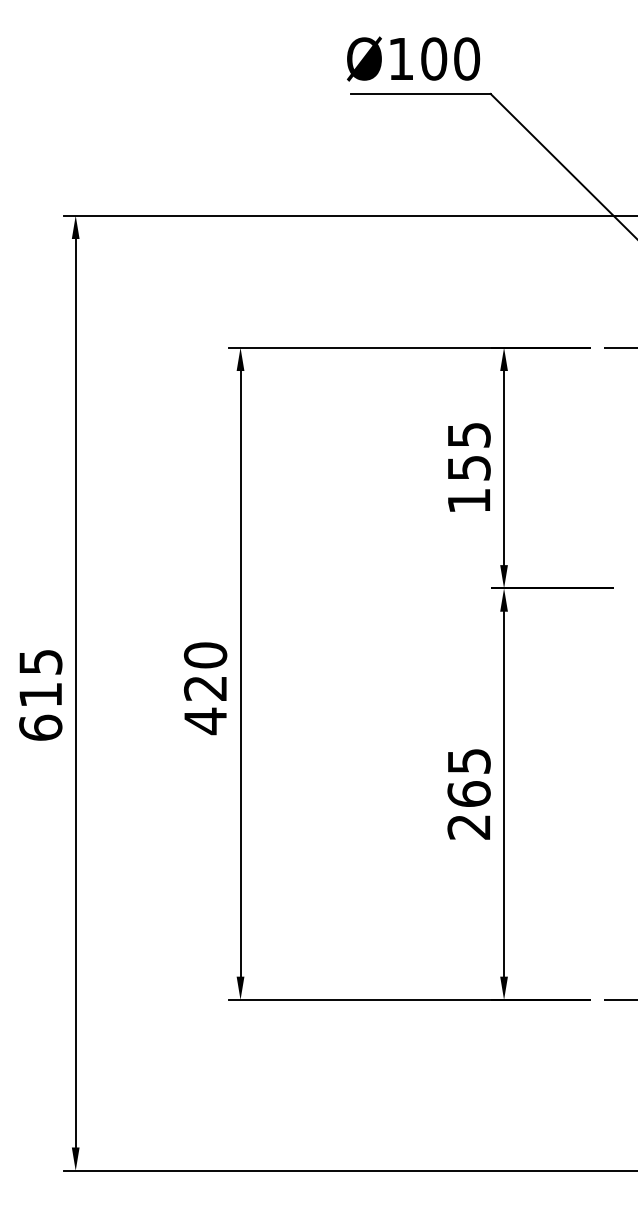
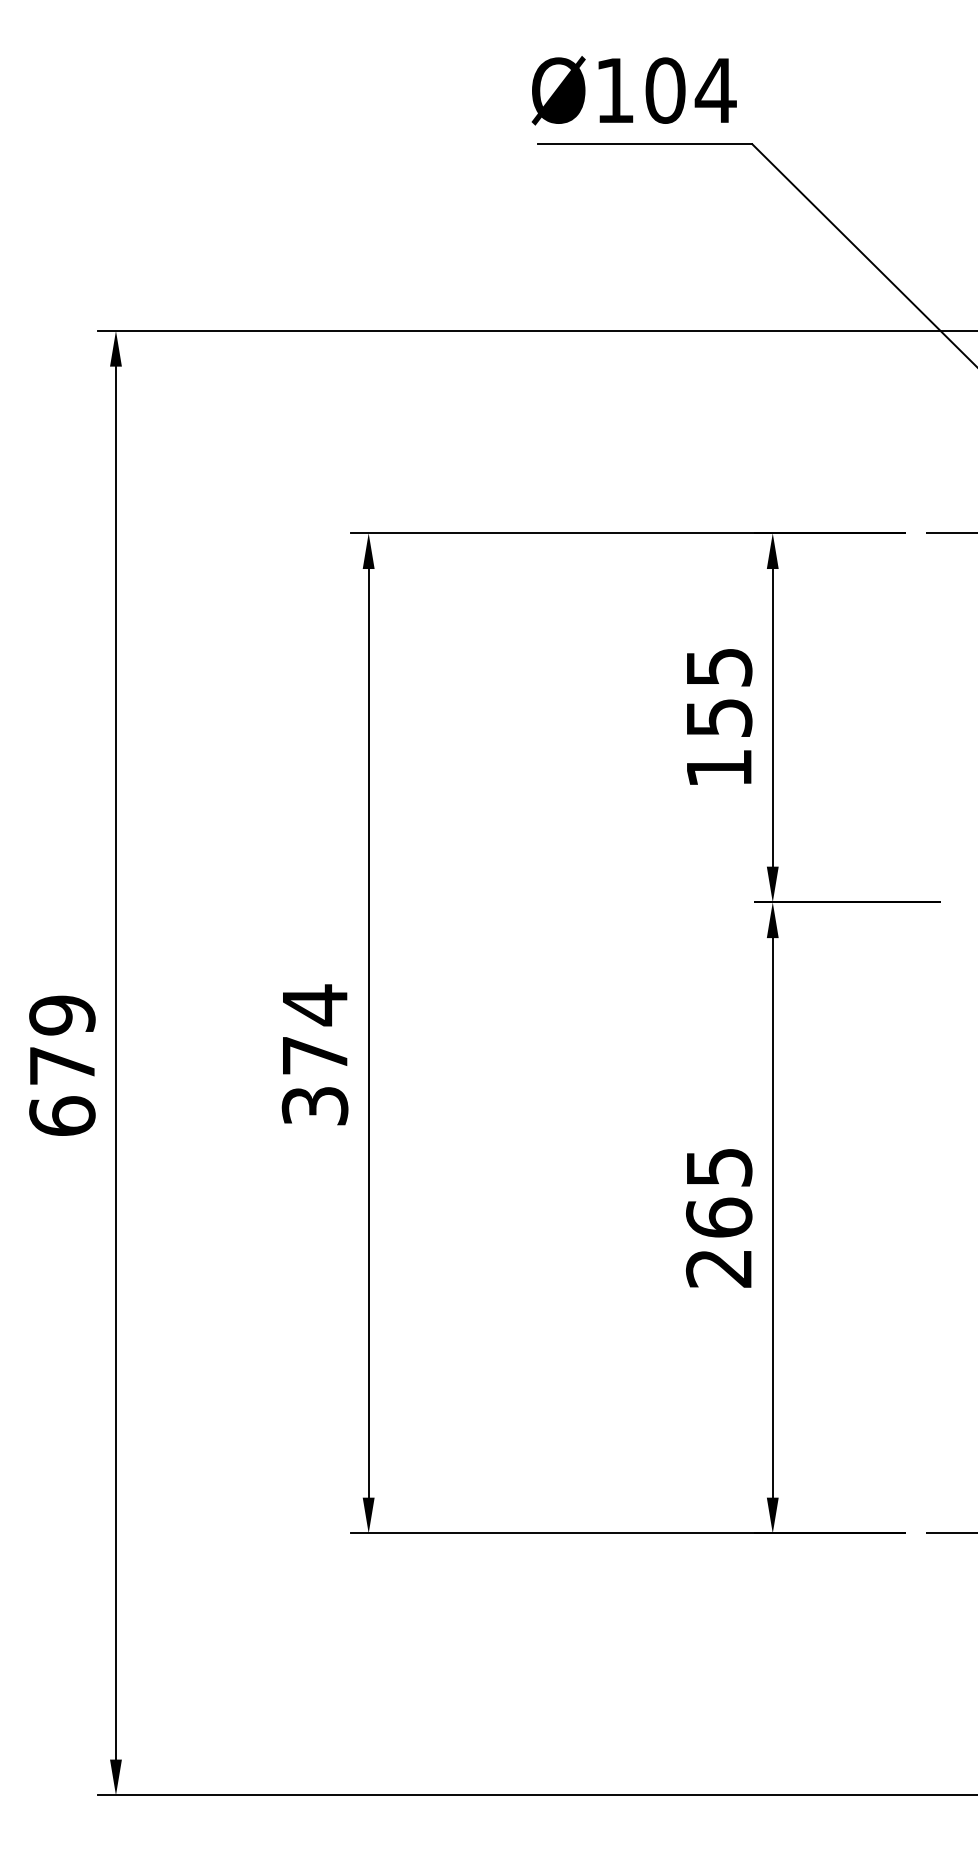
text: (466, 58) -> (715, 89), Ø100 -> Ø104
text: (40, 678) -> (61, 1040), 615 -> 679
text: (205, 688) -> (314, 1055), 420 -> 374

